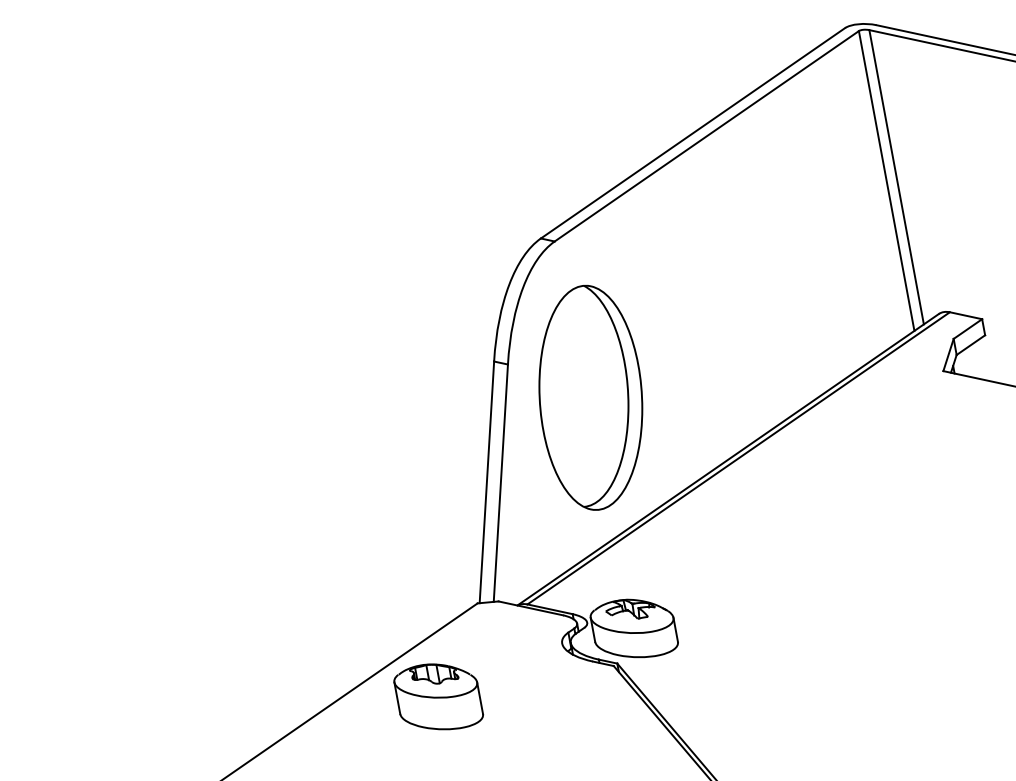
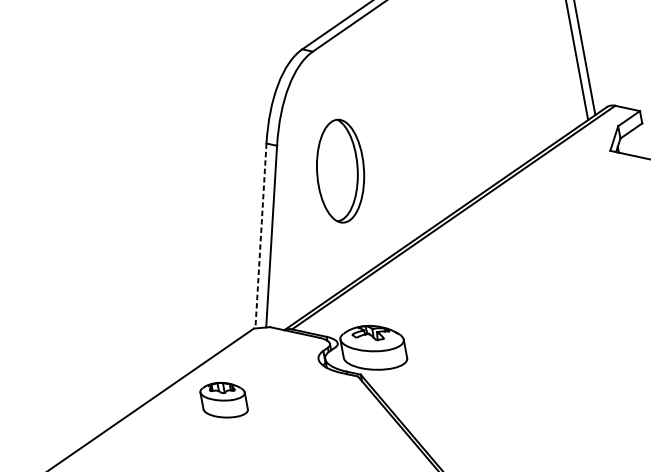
part: (590, 397) -> (340, 171), size x0.6
line: (486, 482) -> (260, 236), solid -> dashed
part: (438, 696) -> (223, 399), size x0.7

